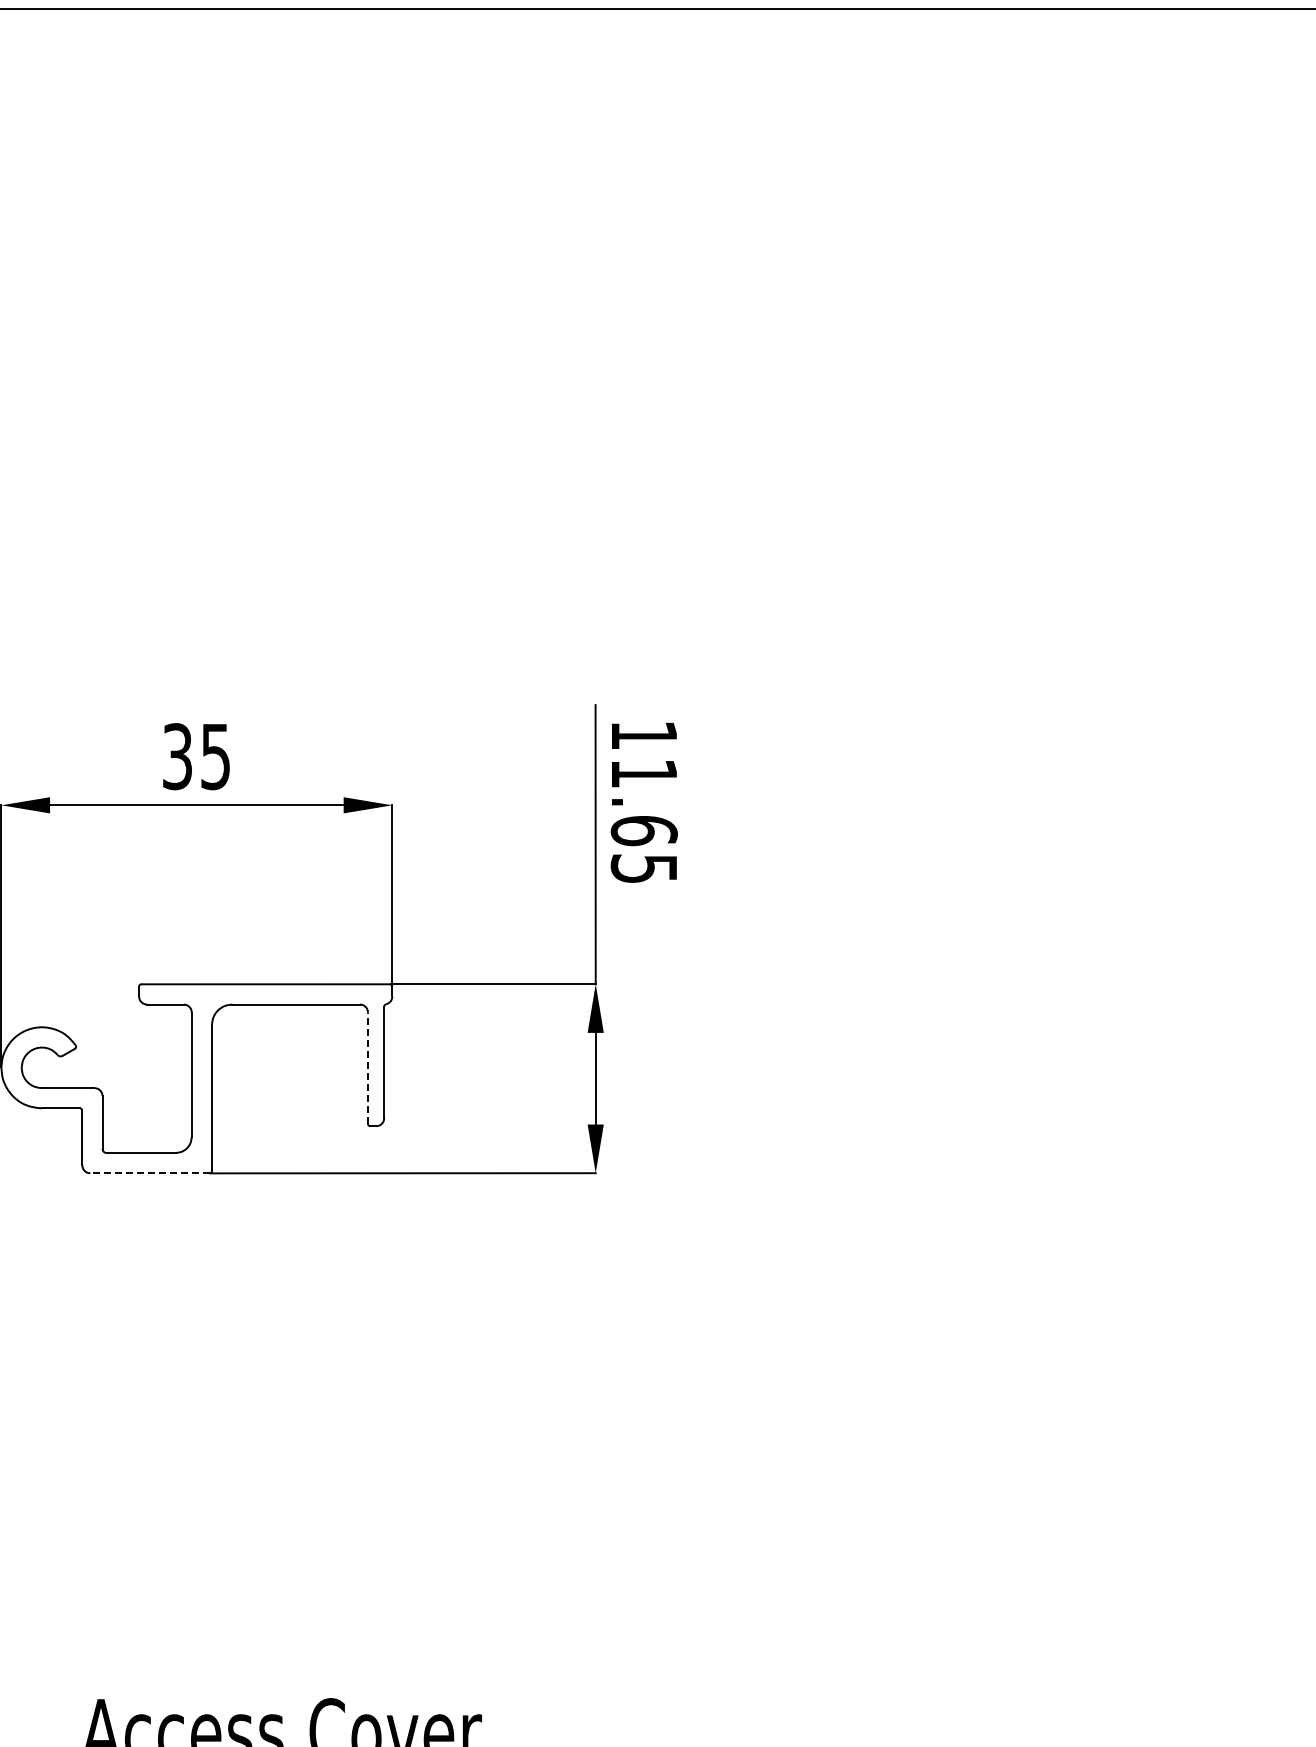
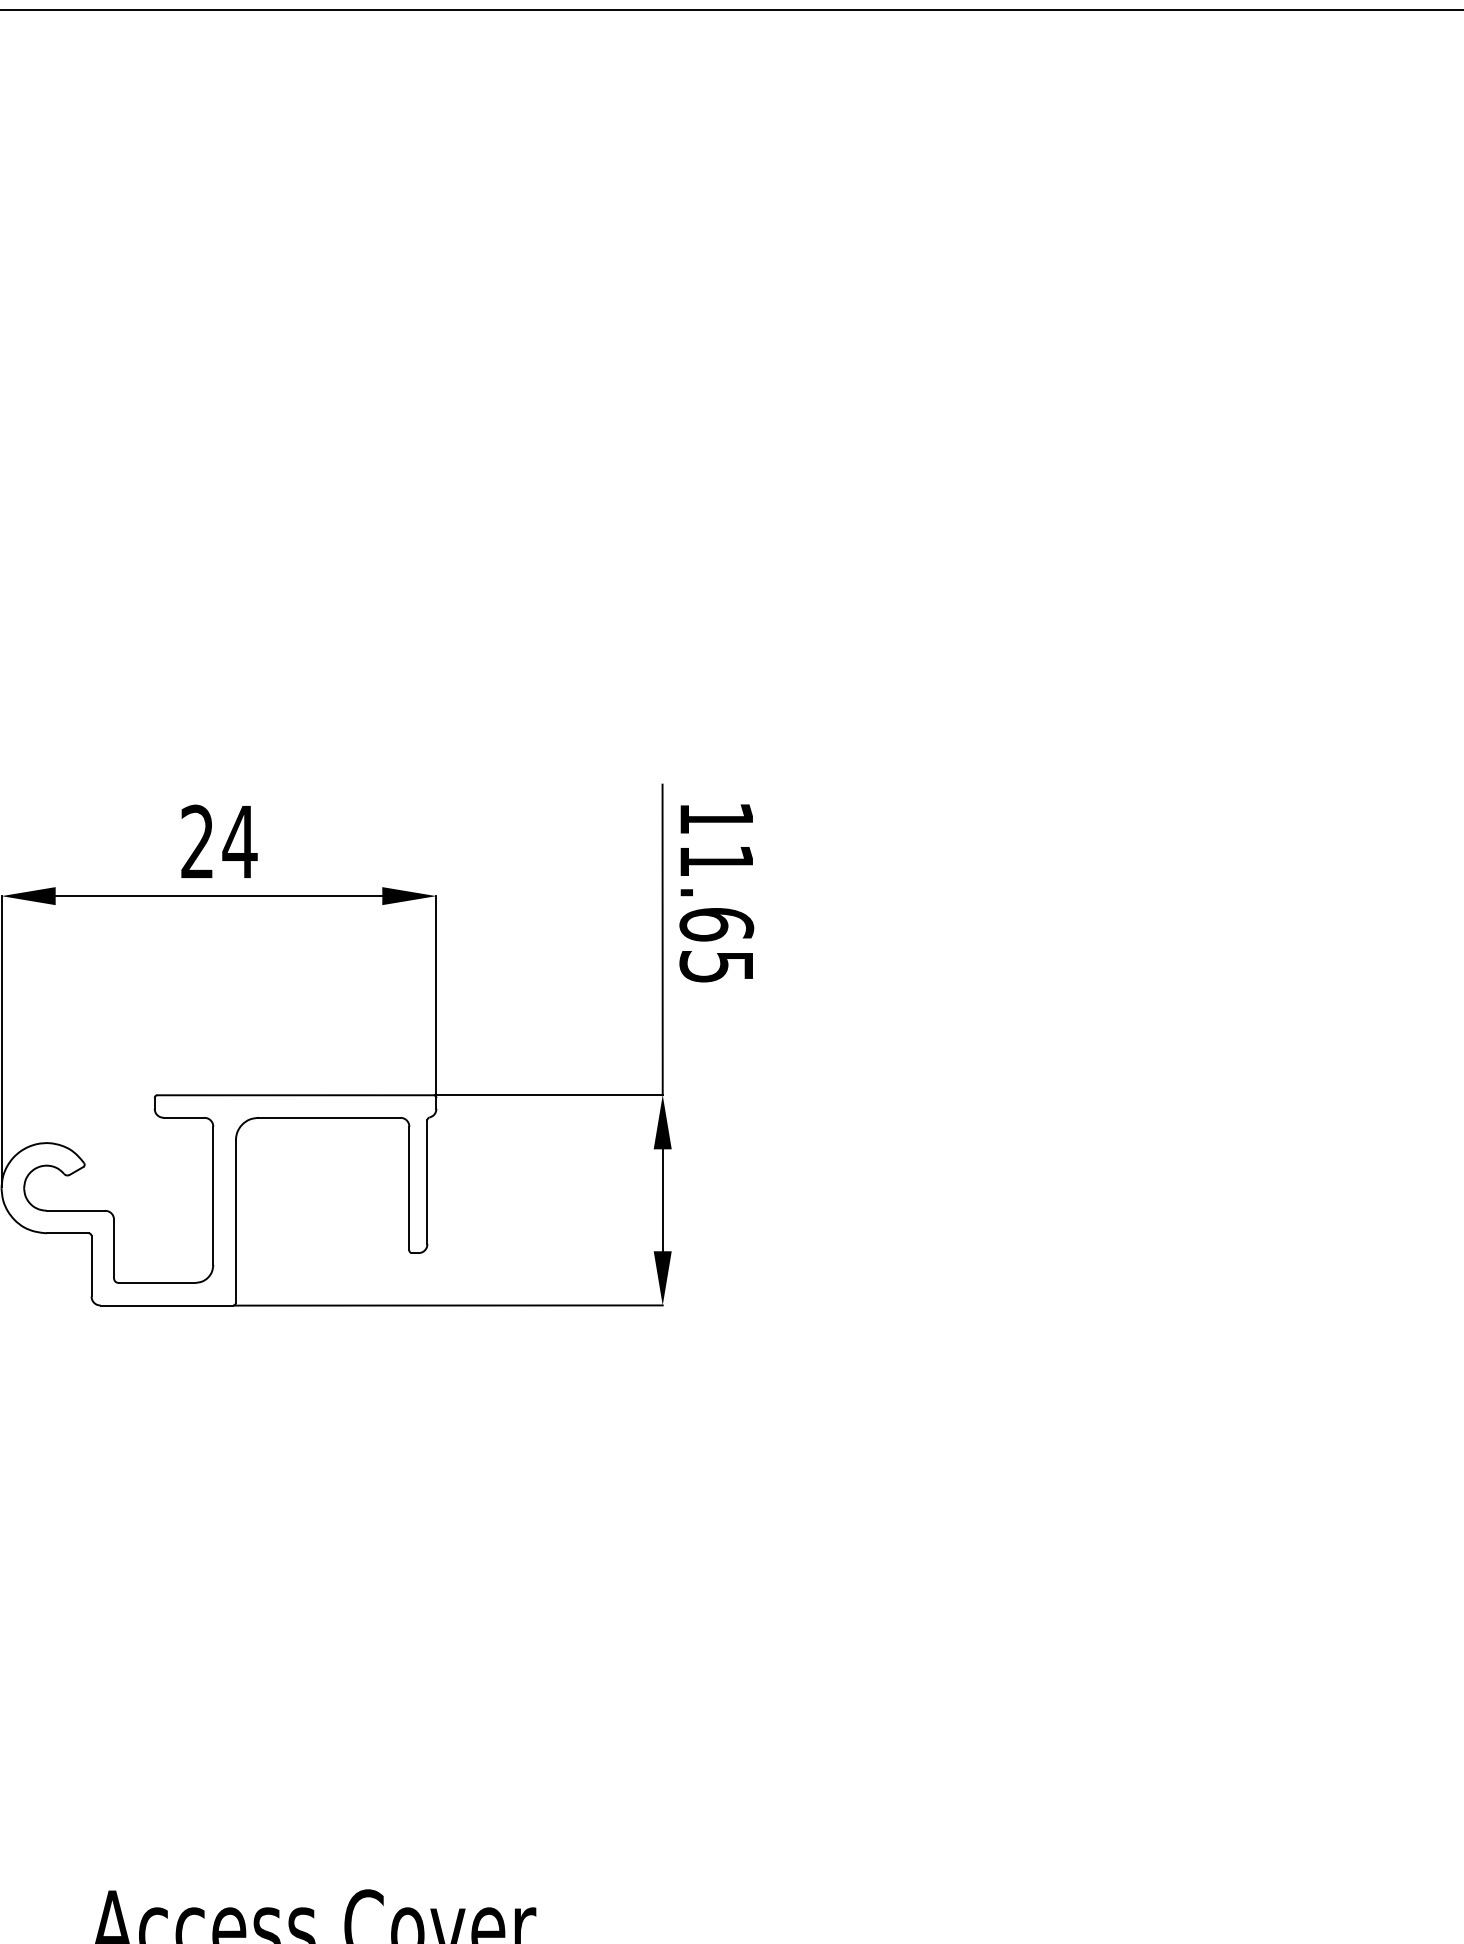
text: (197, 756) -> (219, 841), 35 -> 24
line: (368, 1068) -> (409, 1188), dashed -> solid
line: (150, 1173) -> (167, 1305), dashed -> solid

